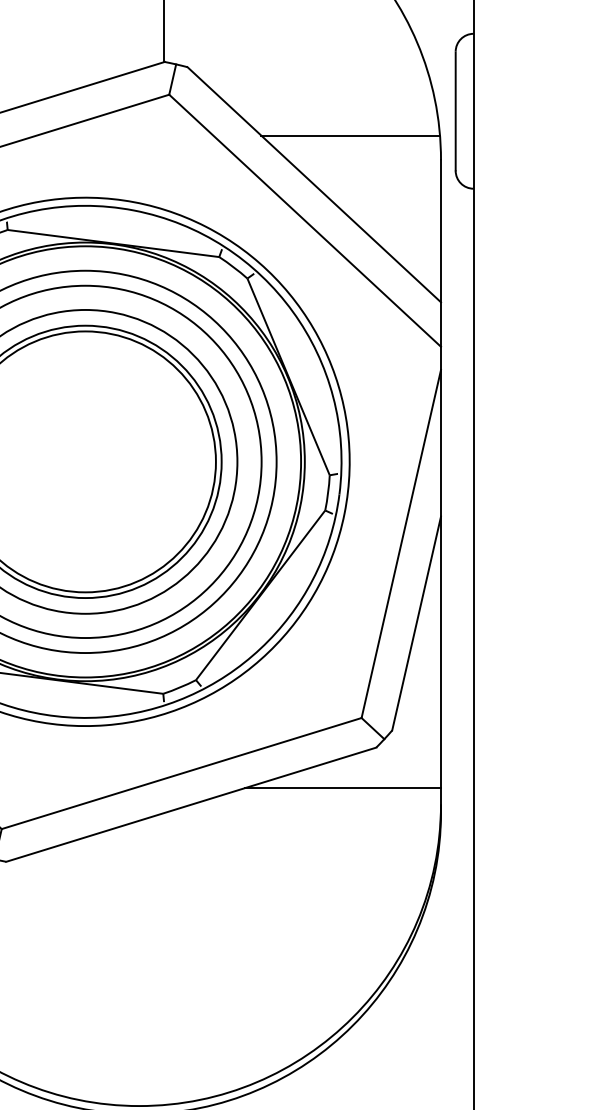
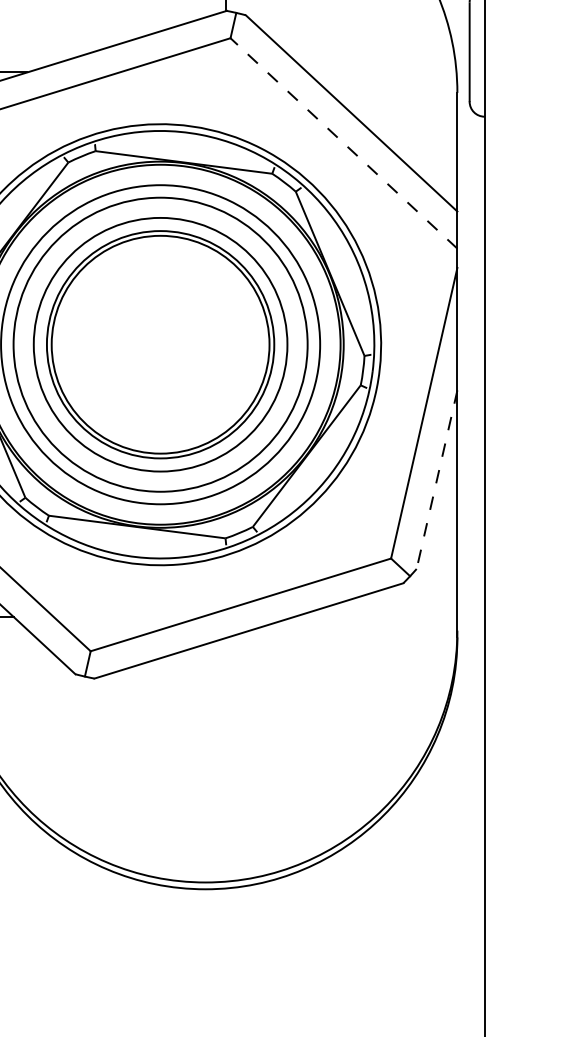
line: (350, 135) -> (381, 72), removed
line: (304, 220) -> (343, 143), solid -> dashed
line: (417, 623) -> (437, 479), solid -> dashed
line: (342, 788) -> (375, 617), removed

